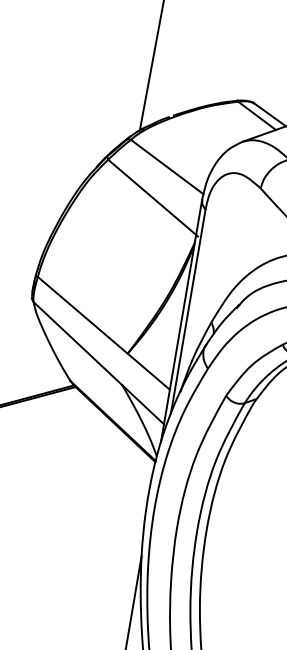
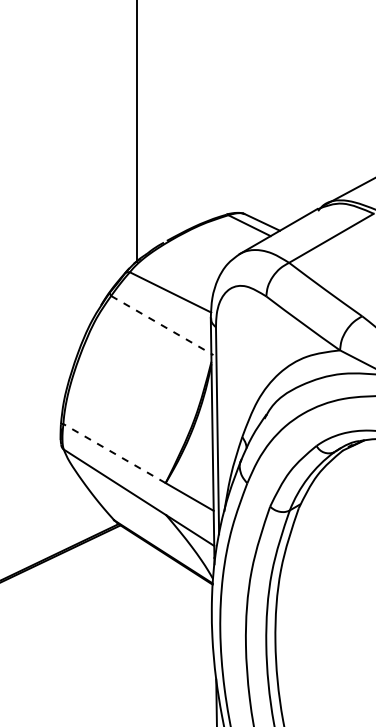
line: (153, 198) -> (162, 325), solid -> dashed
line: (82, 315) -> (114, 453), solid -> dashed

